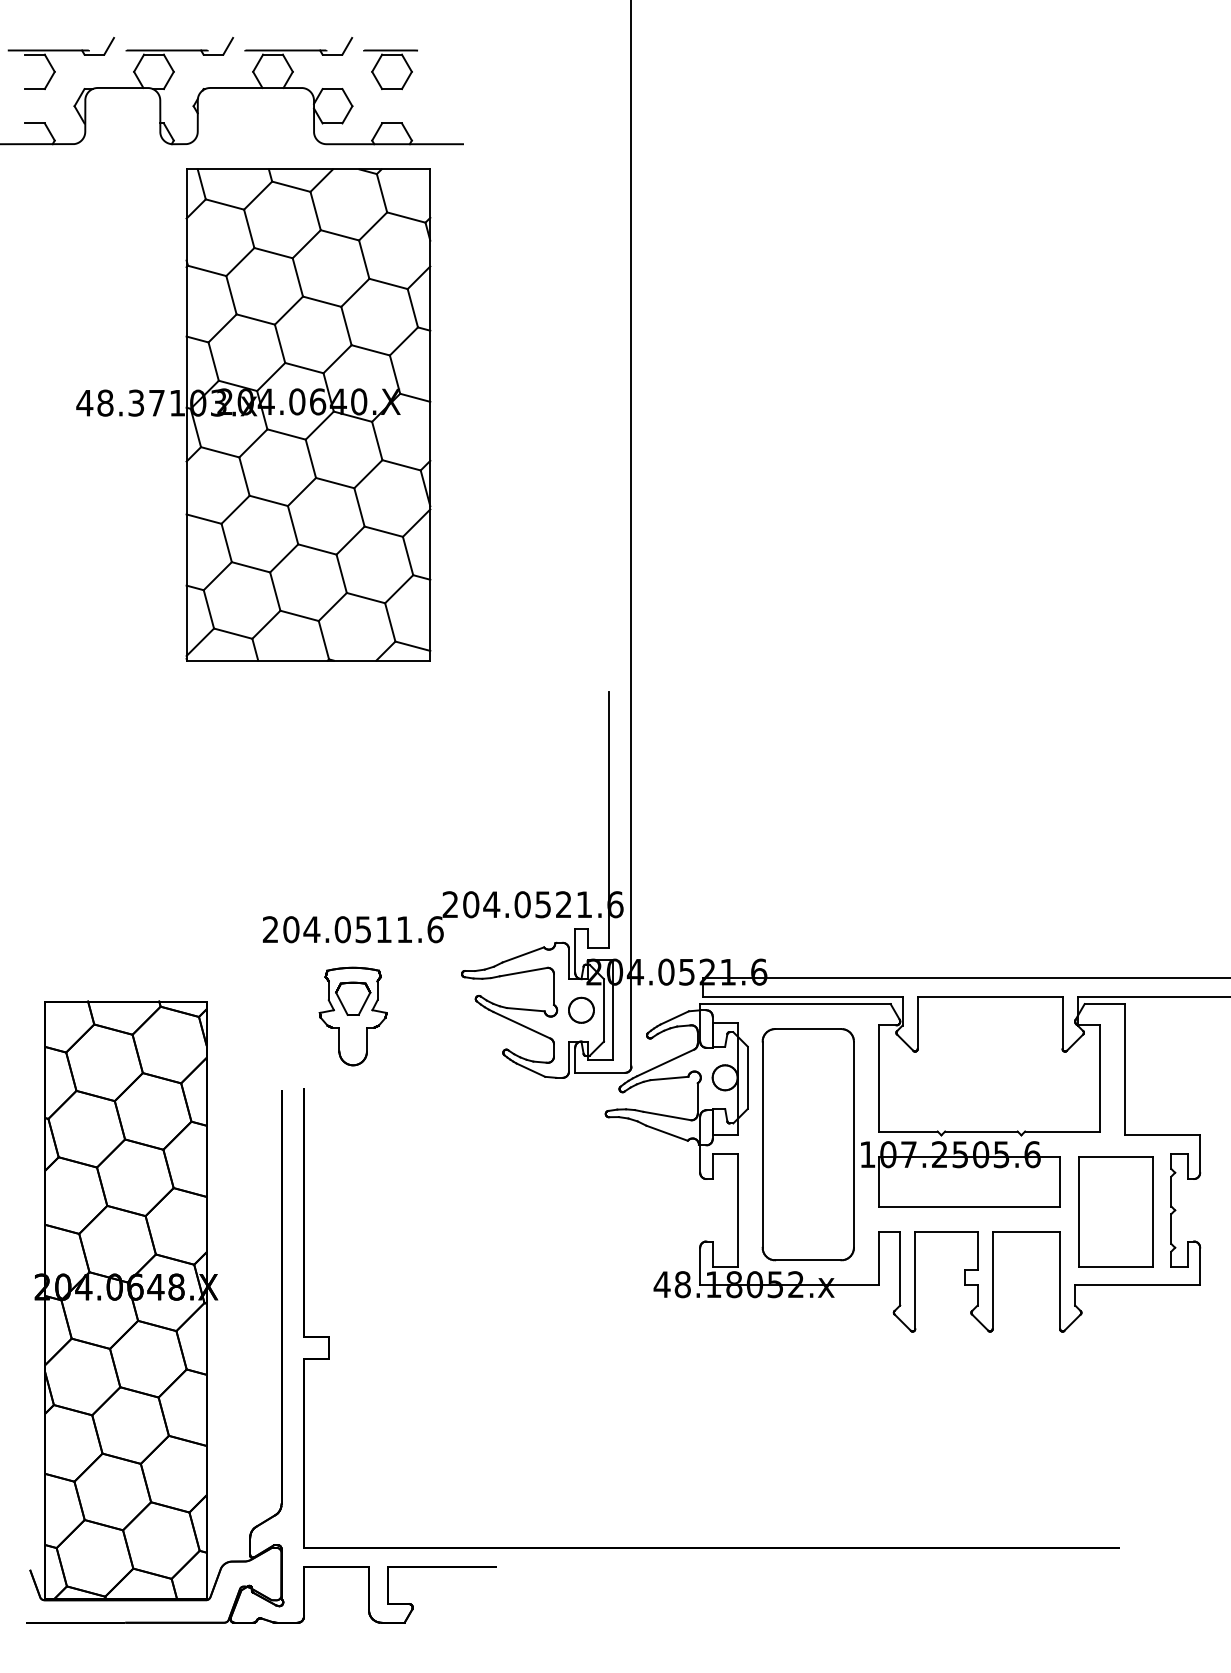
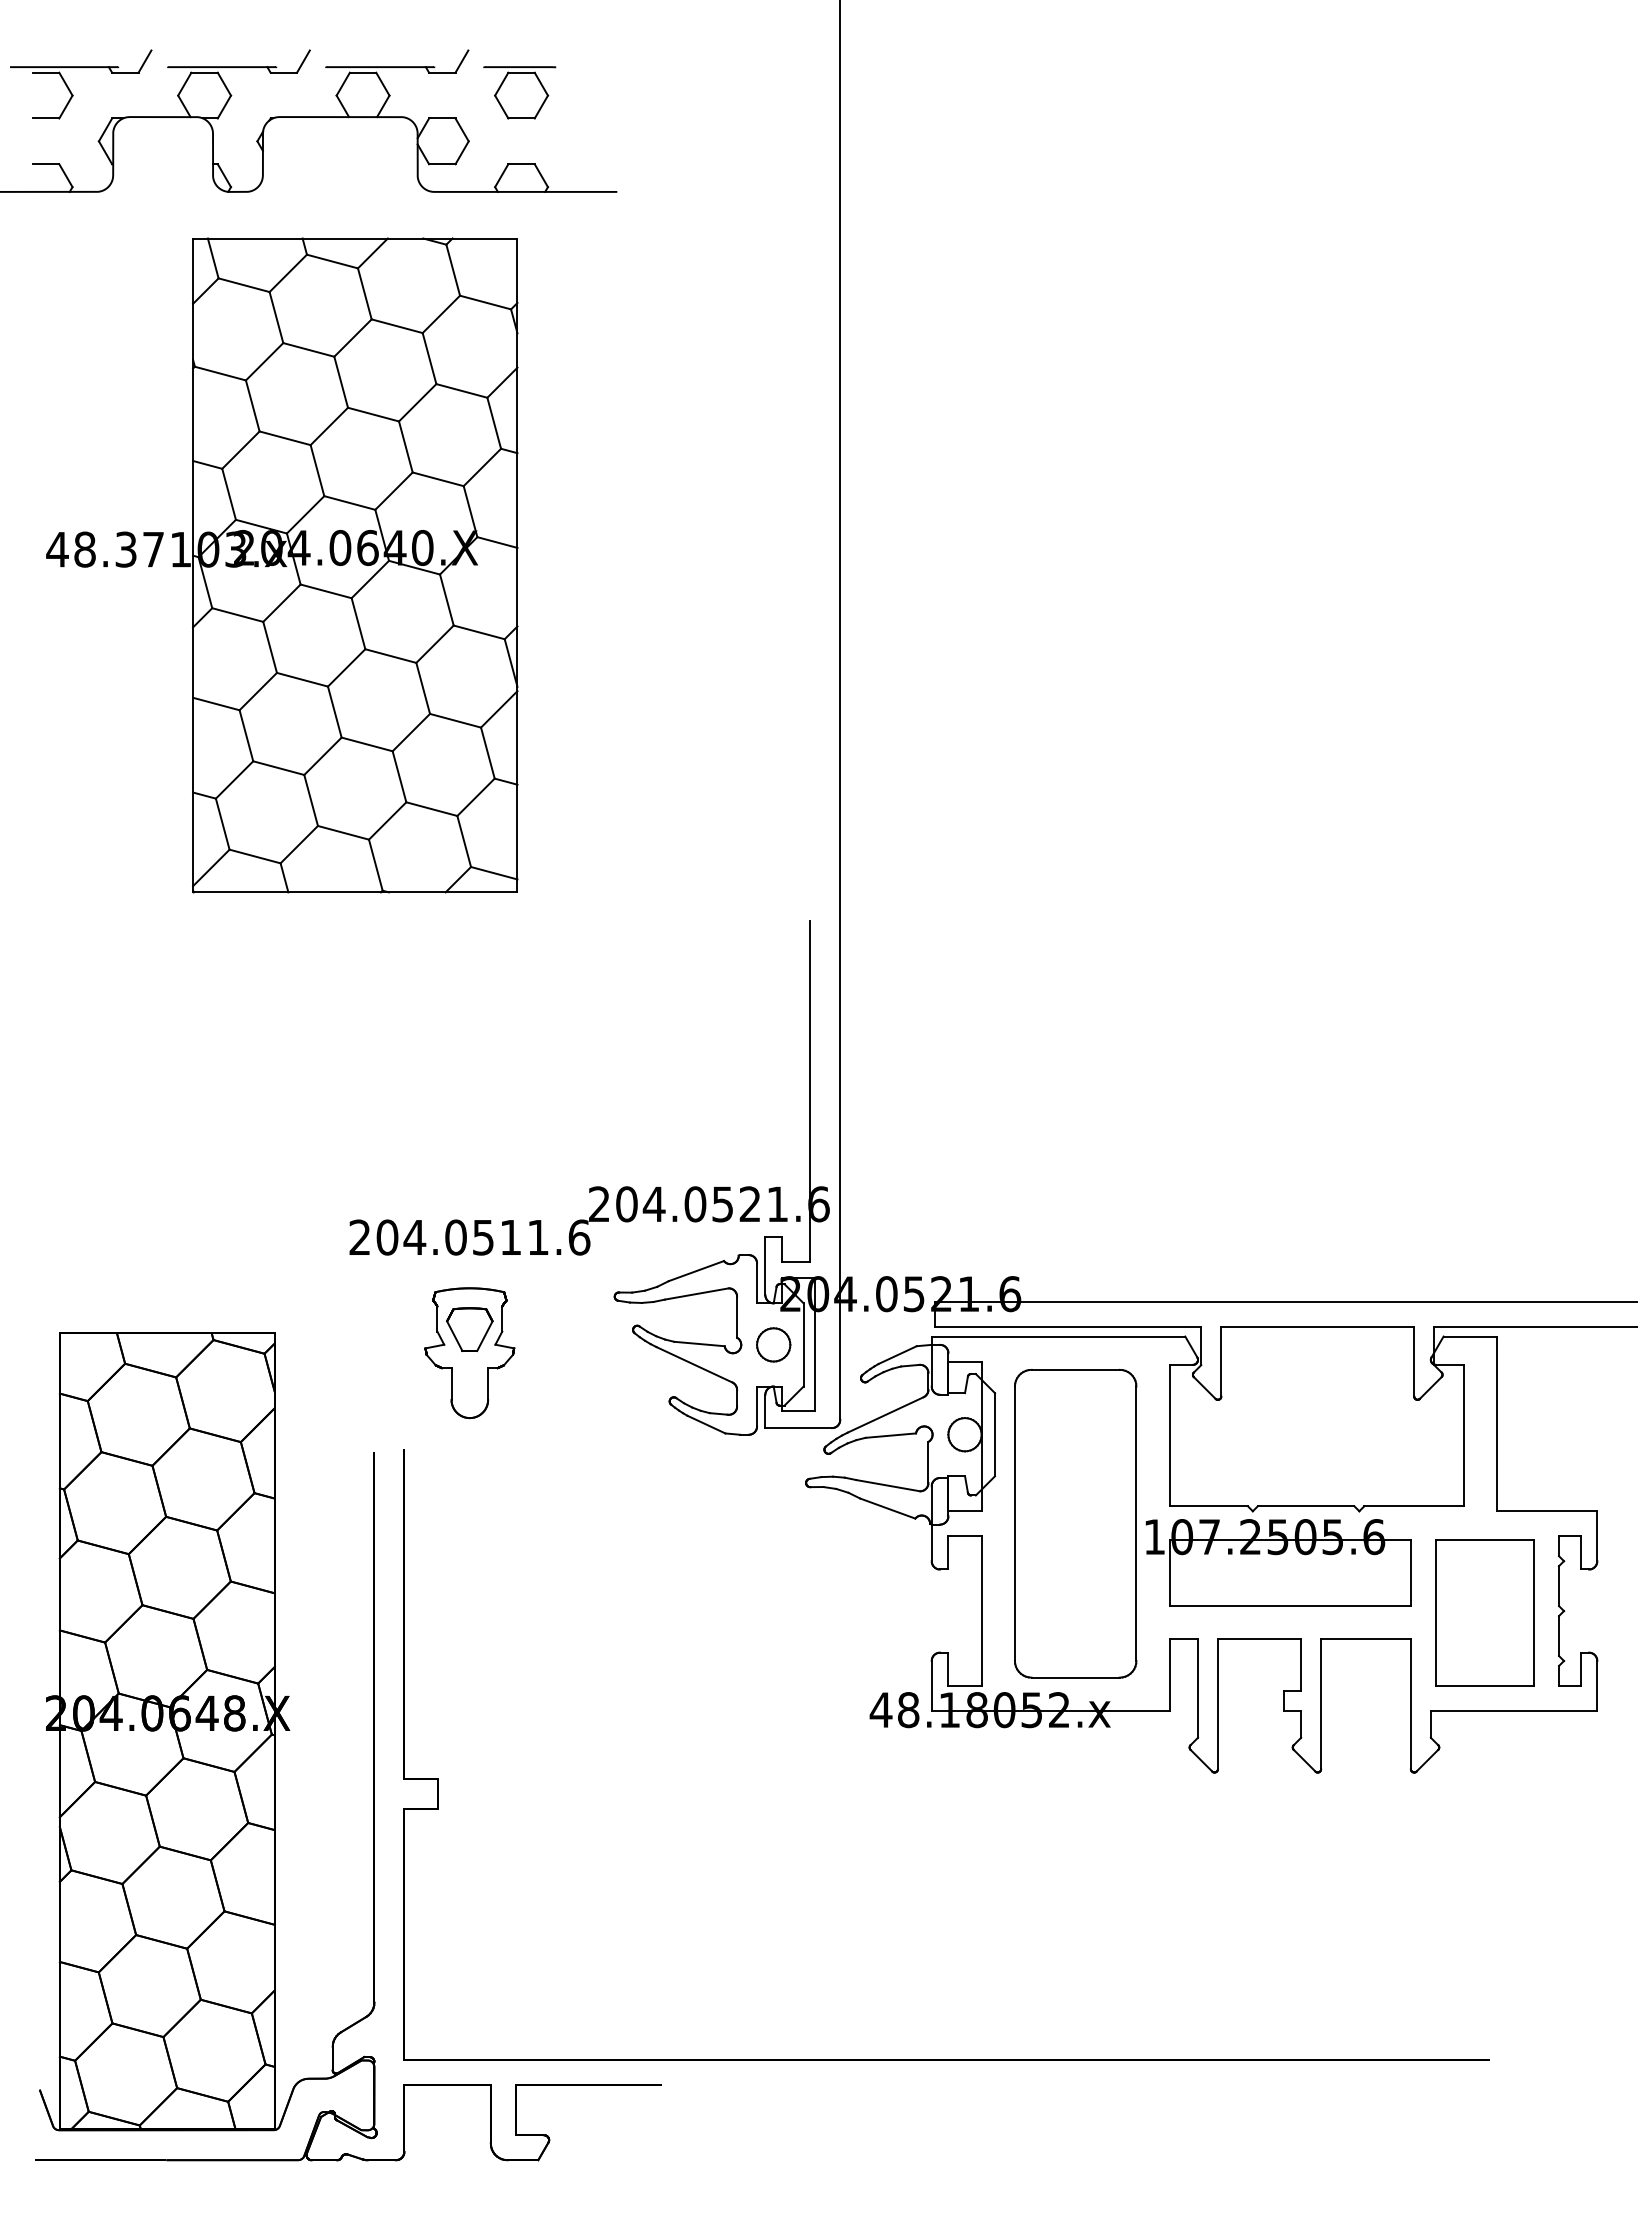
part: (253, 415) -> (282, 565), moved

